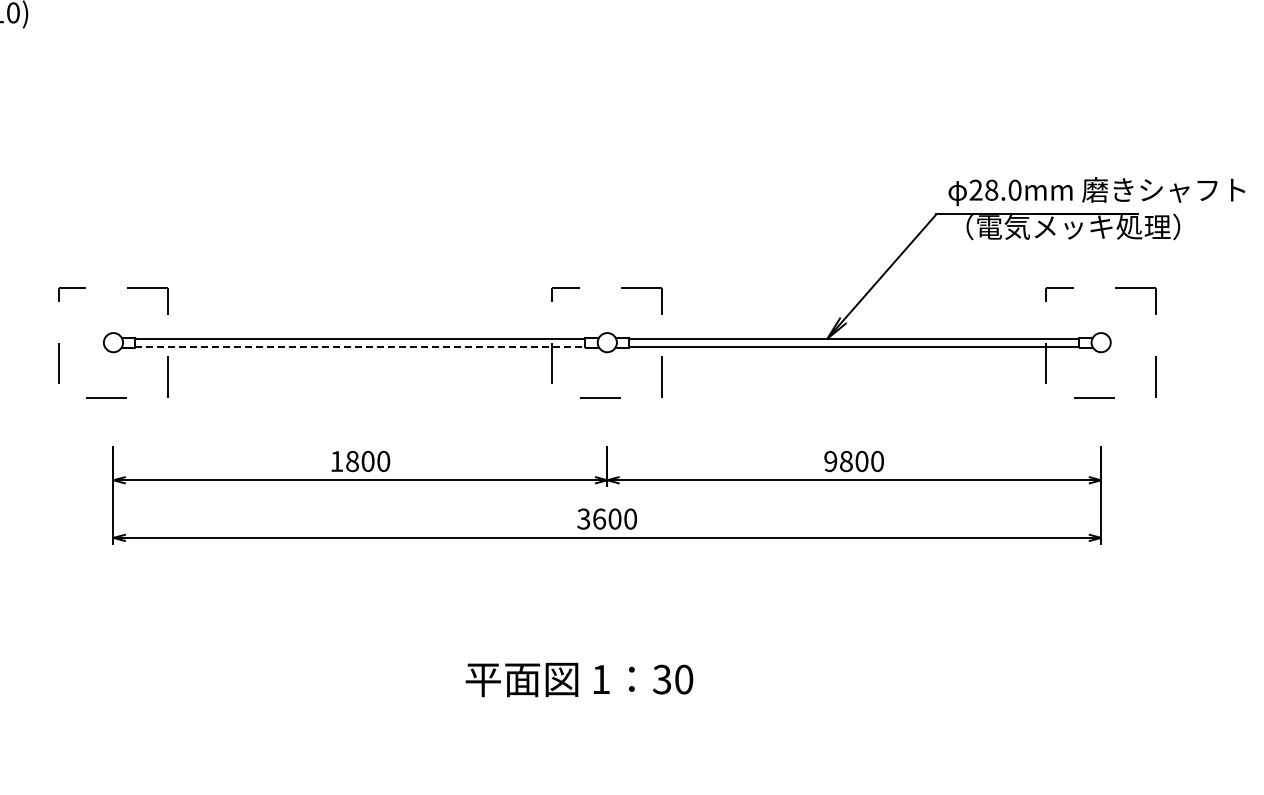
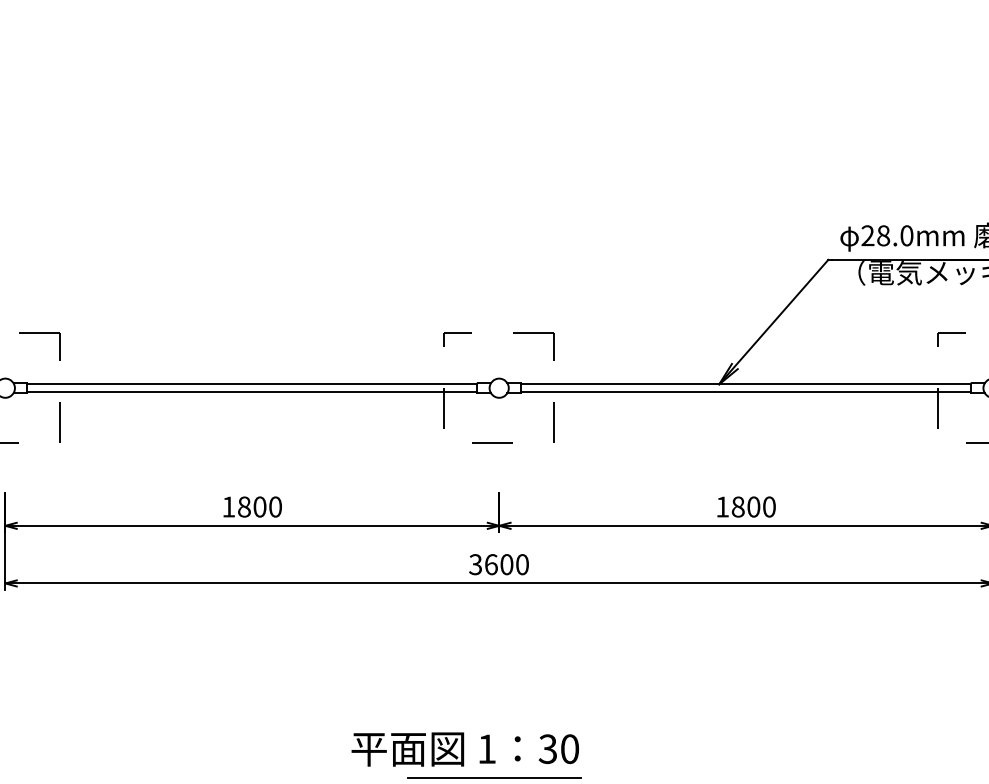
line: (360, 346) -> (252, 392), dashed -> solid
text: (830, 461) -> (722, 507), 9800 -> 1800
text: (579, 679) -> (465, 749), moved
line: (602, 732) -> (494, 778), added

